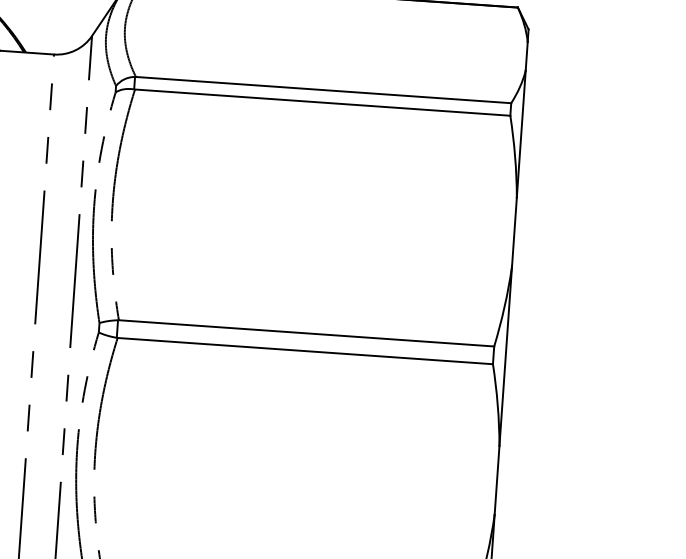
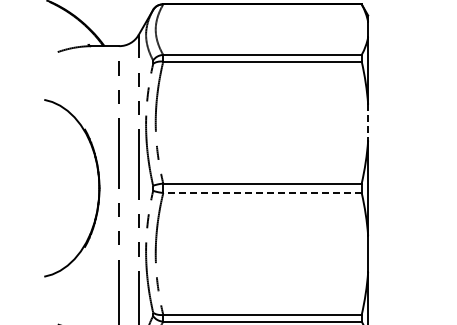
line: (514, 233) -> (368, 123), solid -> dashed
line: (305, 350) -> (262, 192), solid -> dashed

